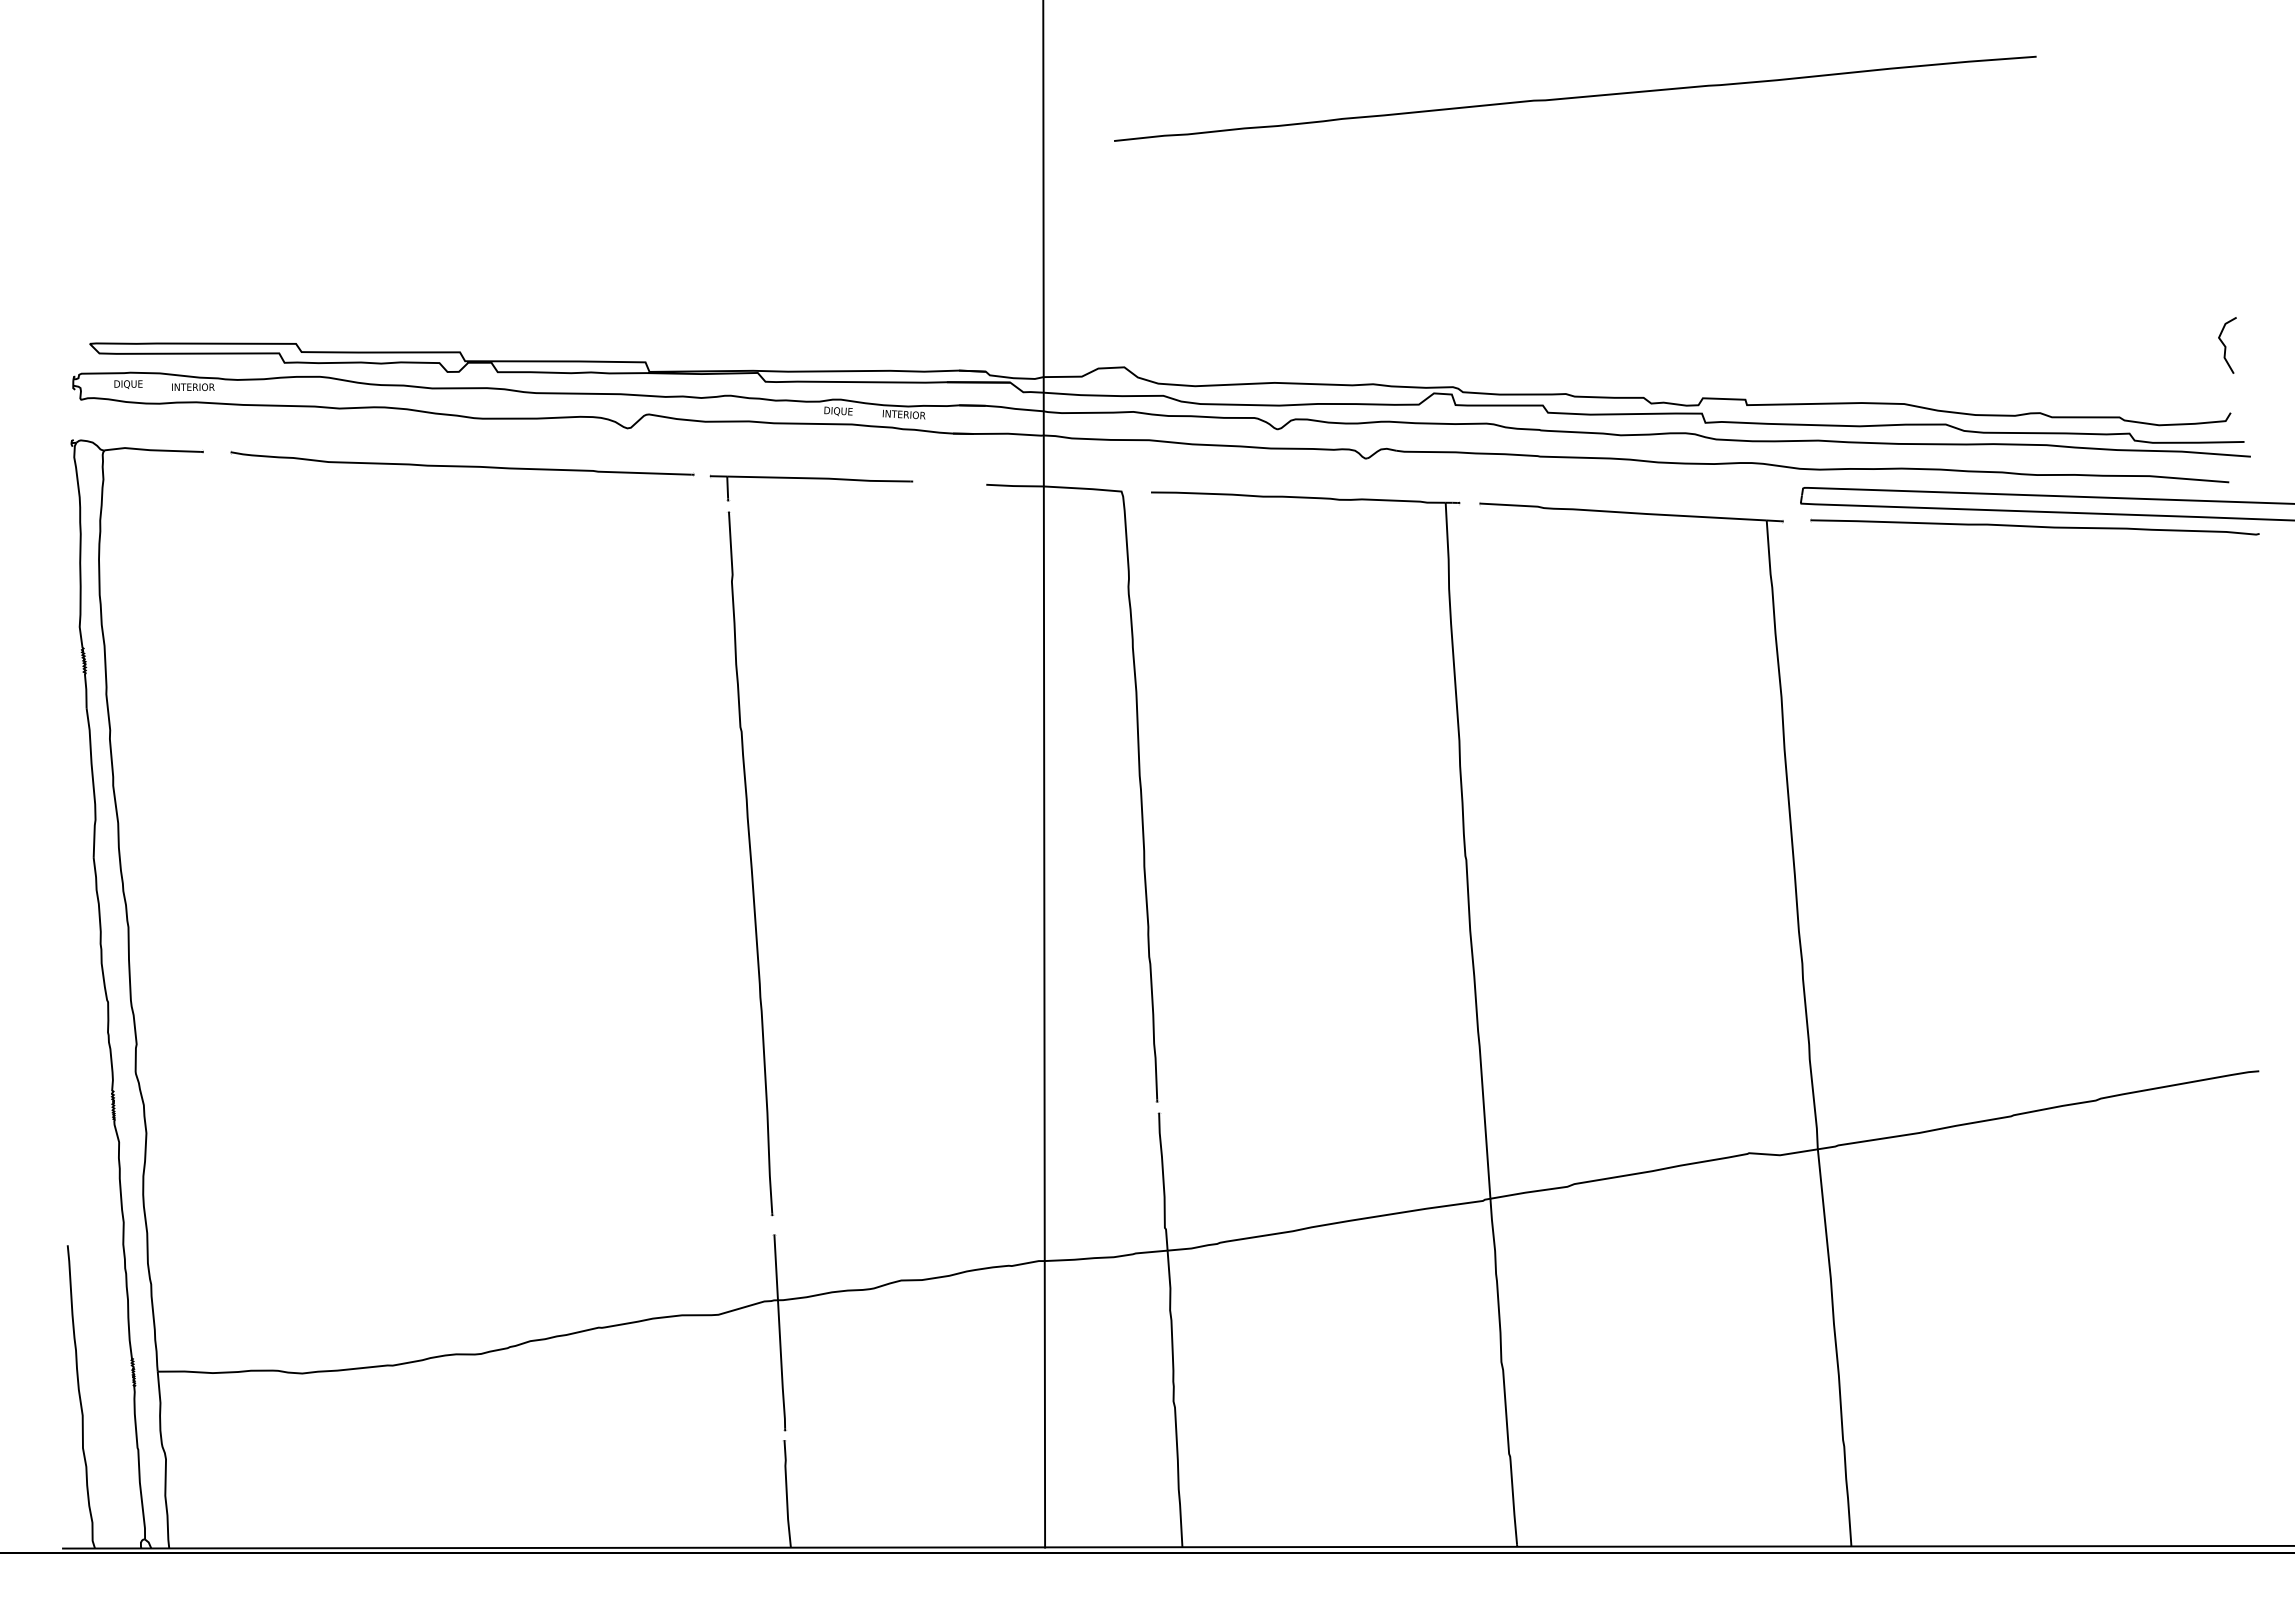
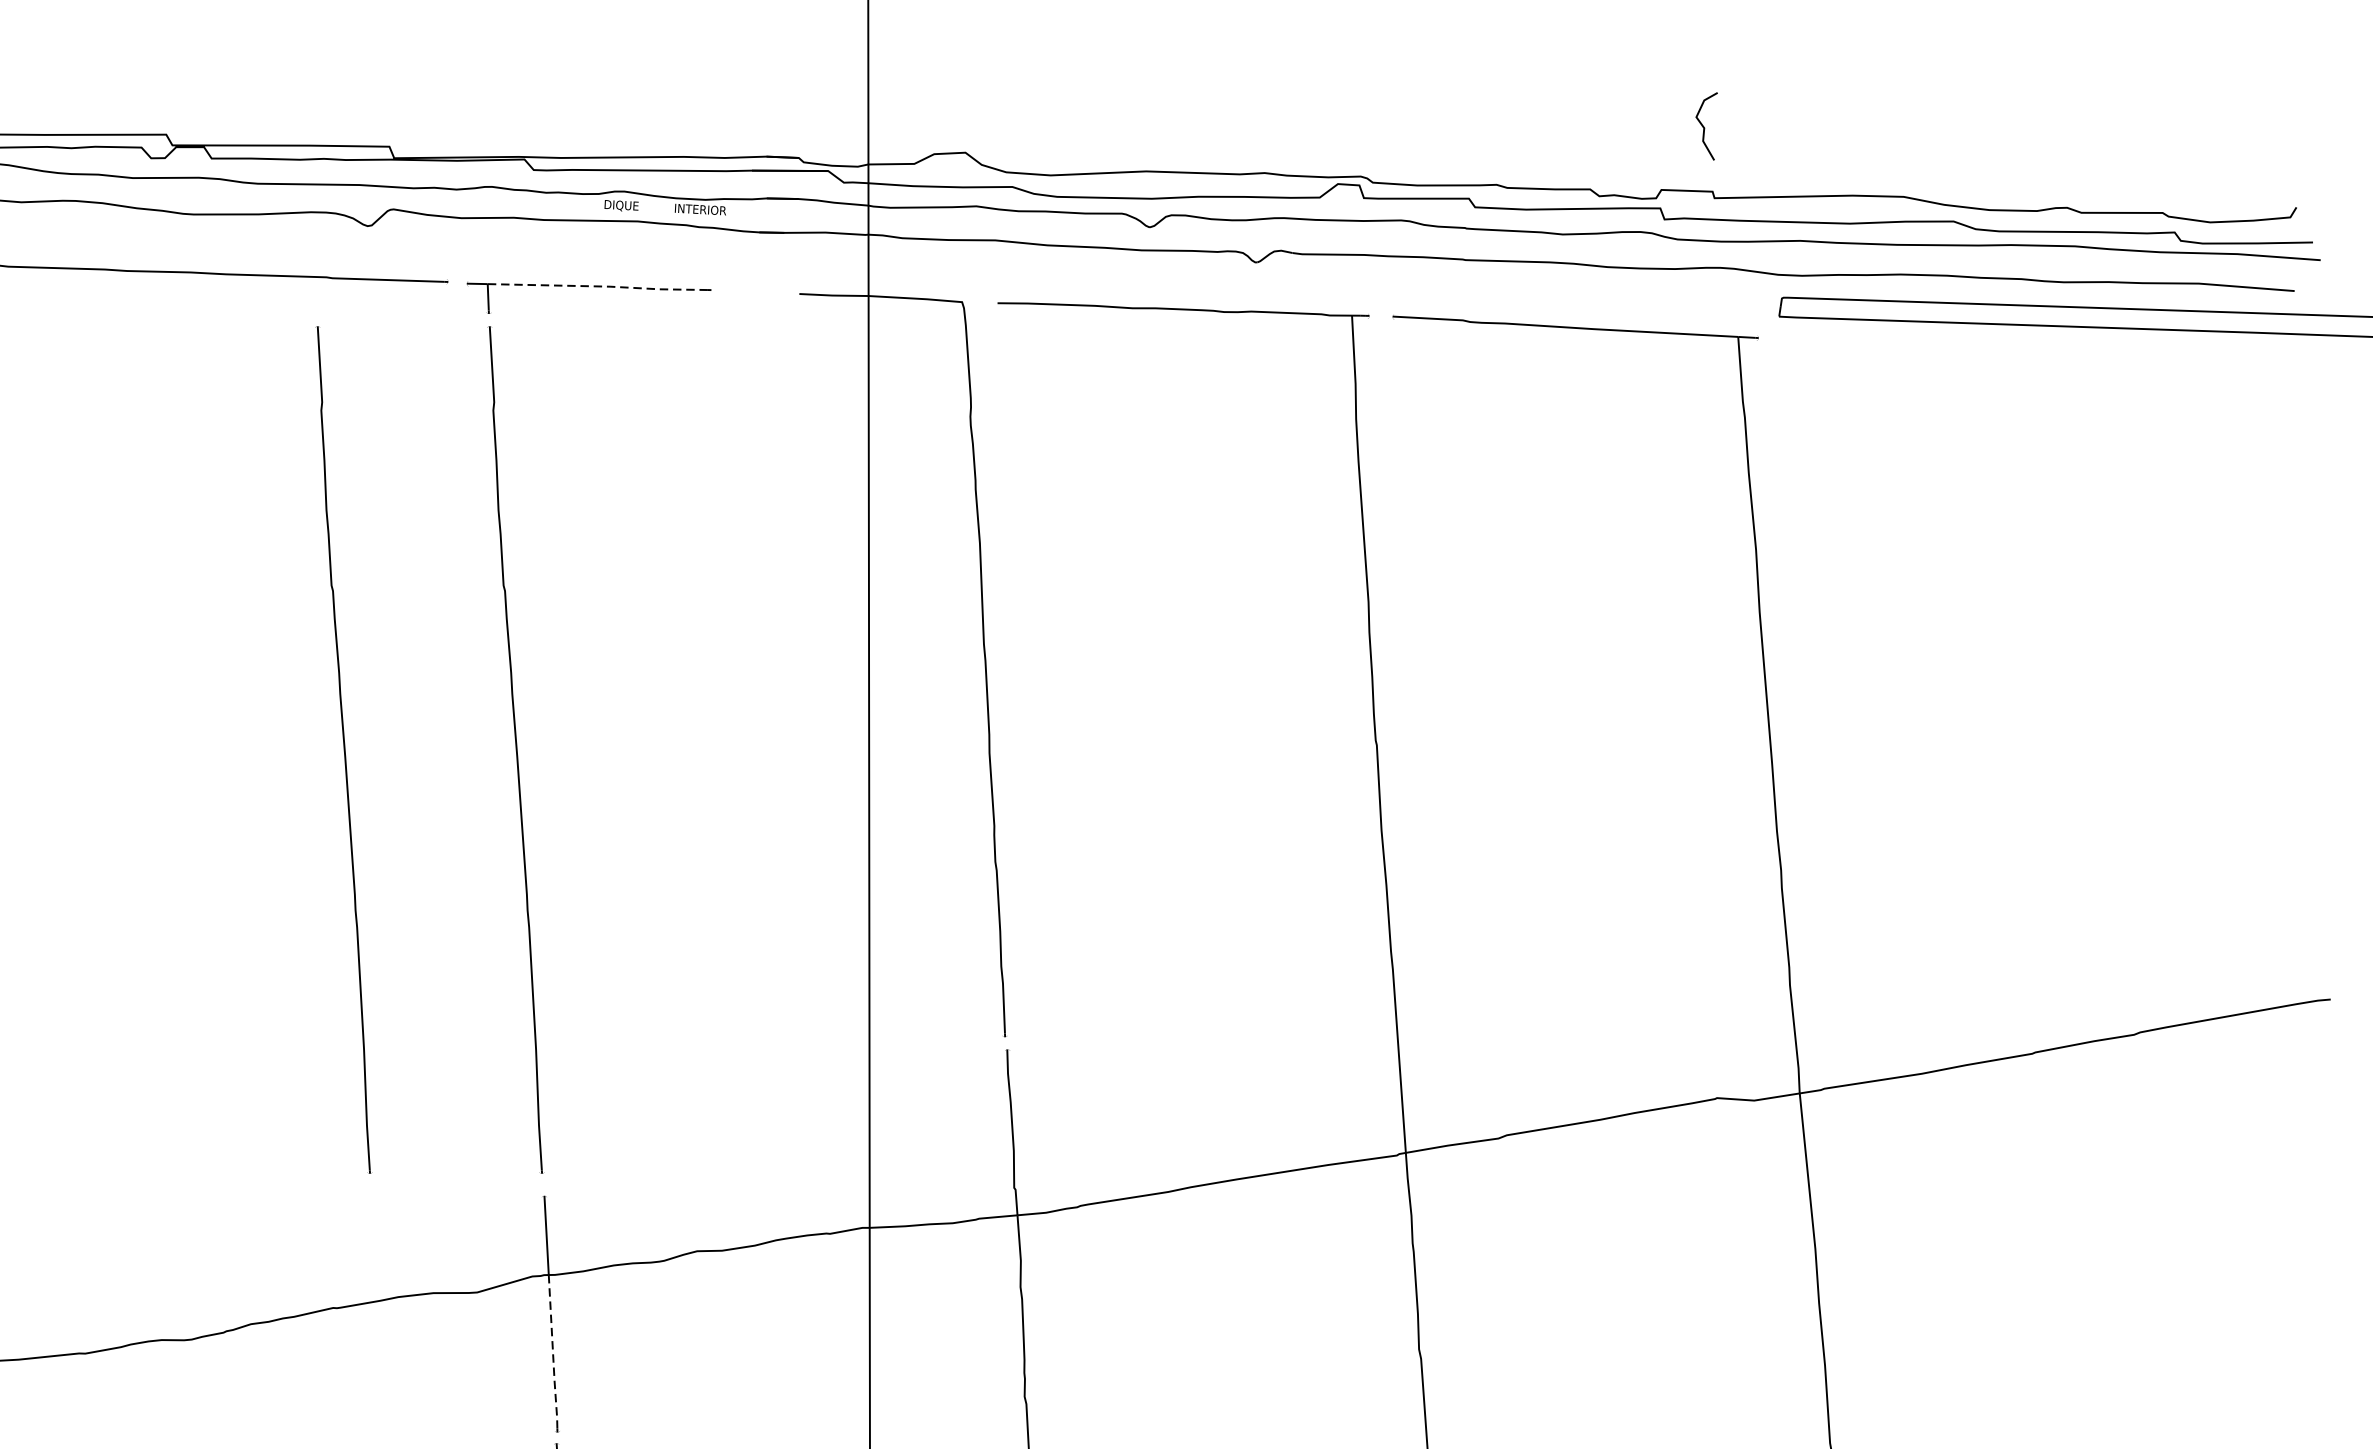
curve: (2226, 346) -> (1705, 127), moved
line: (819, 478) -> (598, 286), solid -> dashed
part: (2034, 526) -> (2060, 344), removed
part: (607, 863) -> (343, 749), added
line: (781, 1365) -> (553, 1353), solid -> dashed

